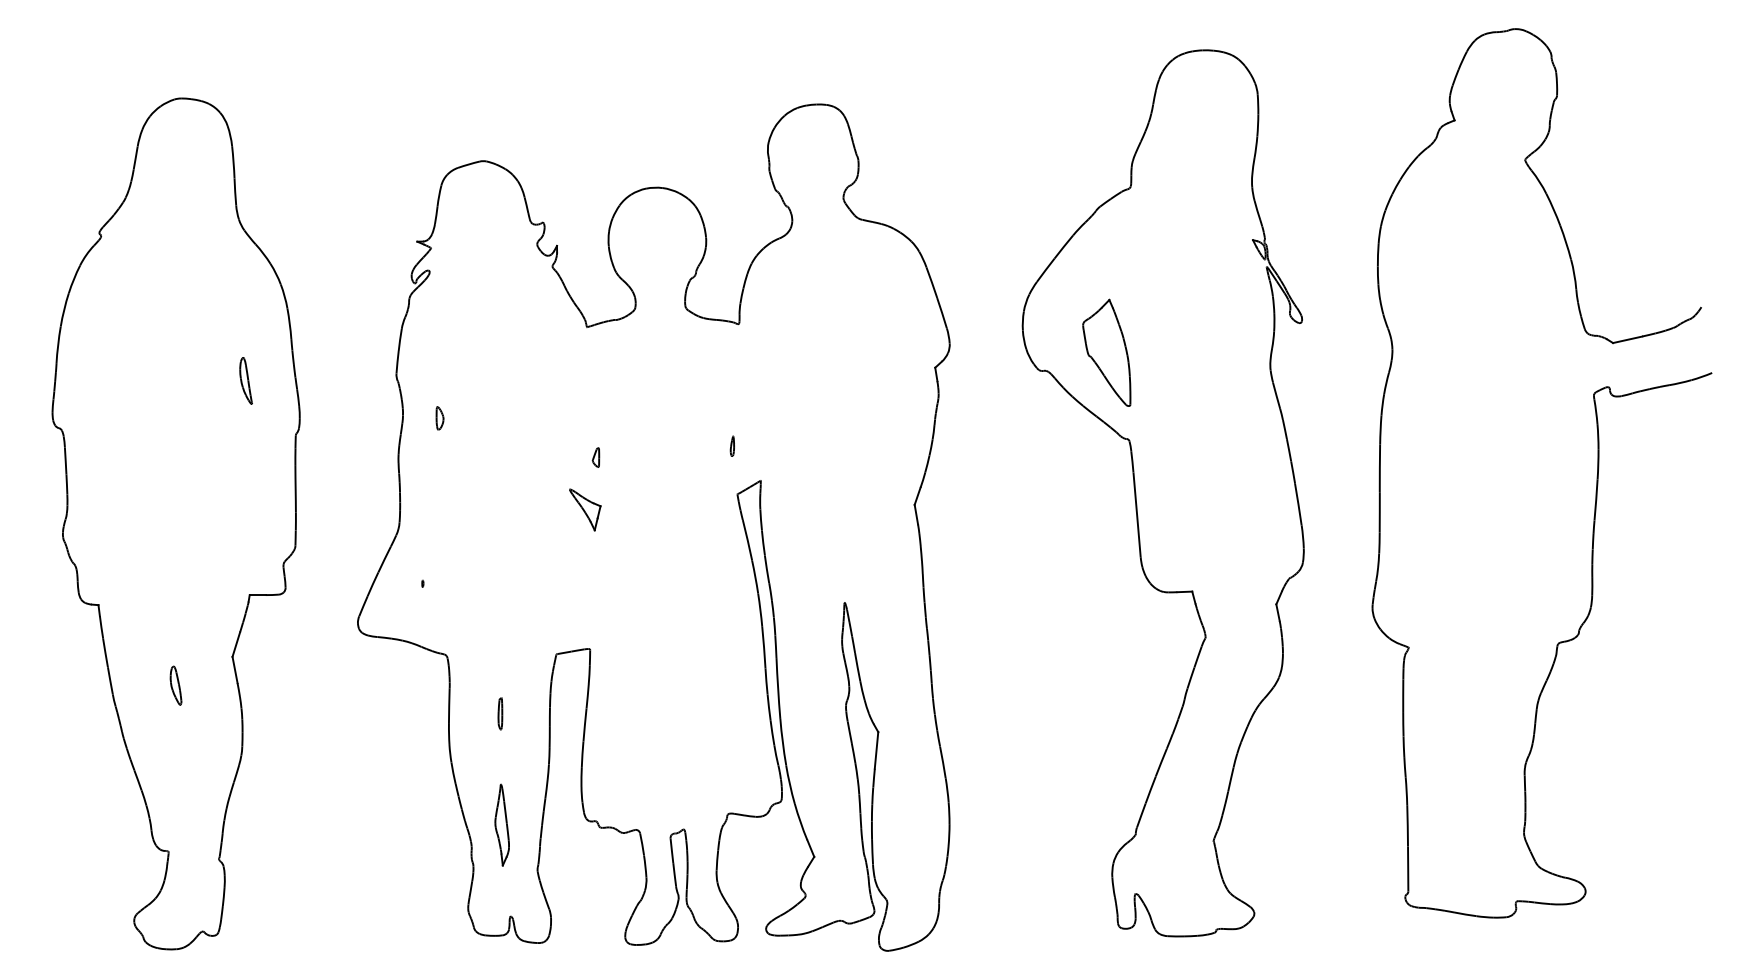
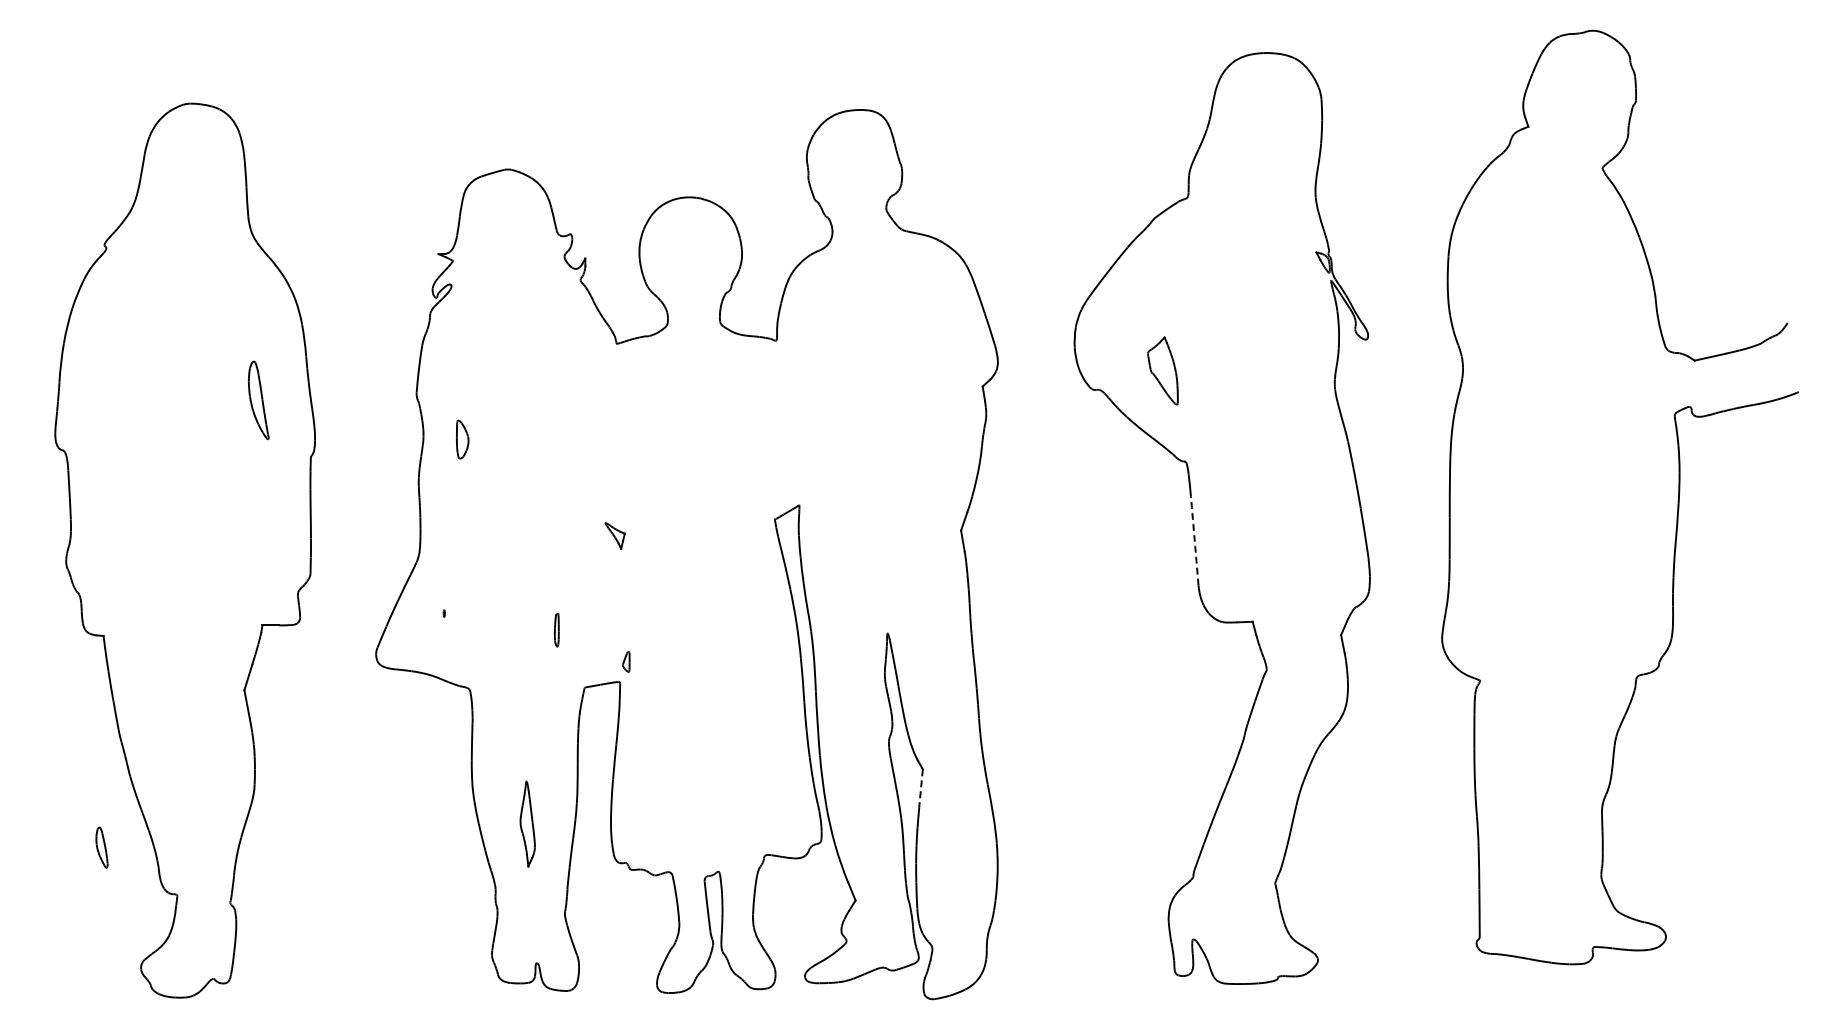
part: (1106, 352) -> (1162, 370), size x0.6
part: (245, 381) -> (258, 400), size x1.6
part: (439, 418) -> (461, 439), size x1.6
part: (732, 446) -> (769, 469), removed
part: (596, 457) -> (626, 661), moved
part: (585, 509) -> (615, 535), size x0.6
arc: (1136, 515) -> (1194, 541), solid -> dashed
part: (175, 685) -> (101, 847), moved
part: (500, 714) -> (556, 630), moved
line: (876, 751) -> (920, 789), solid -> dashed
part: (501, 824) -> (527, 823), moved

